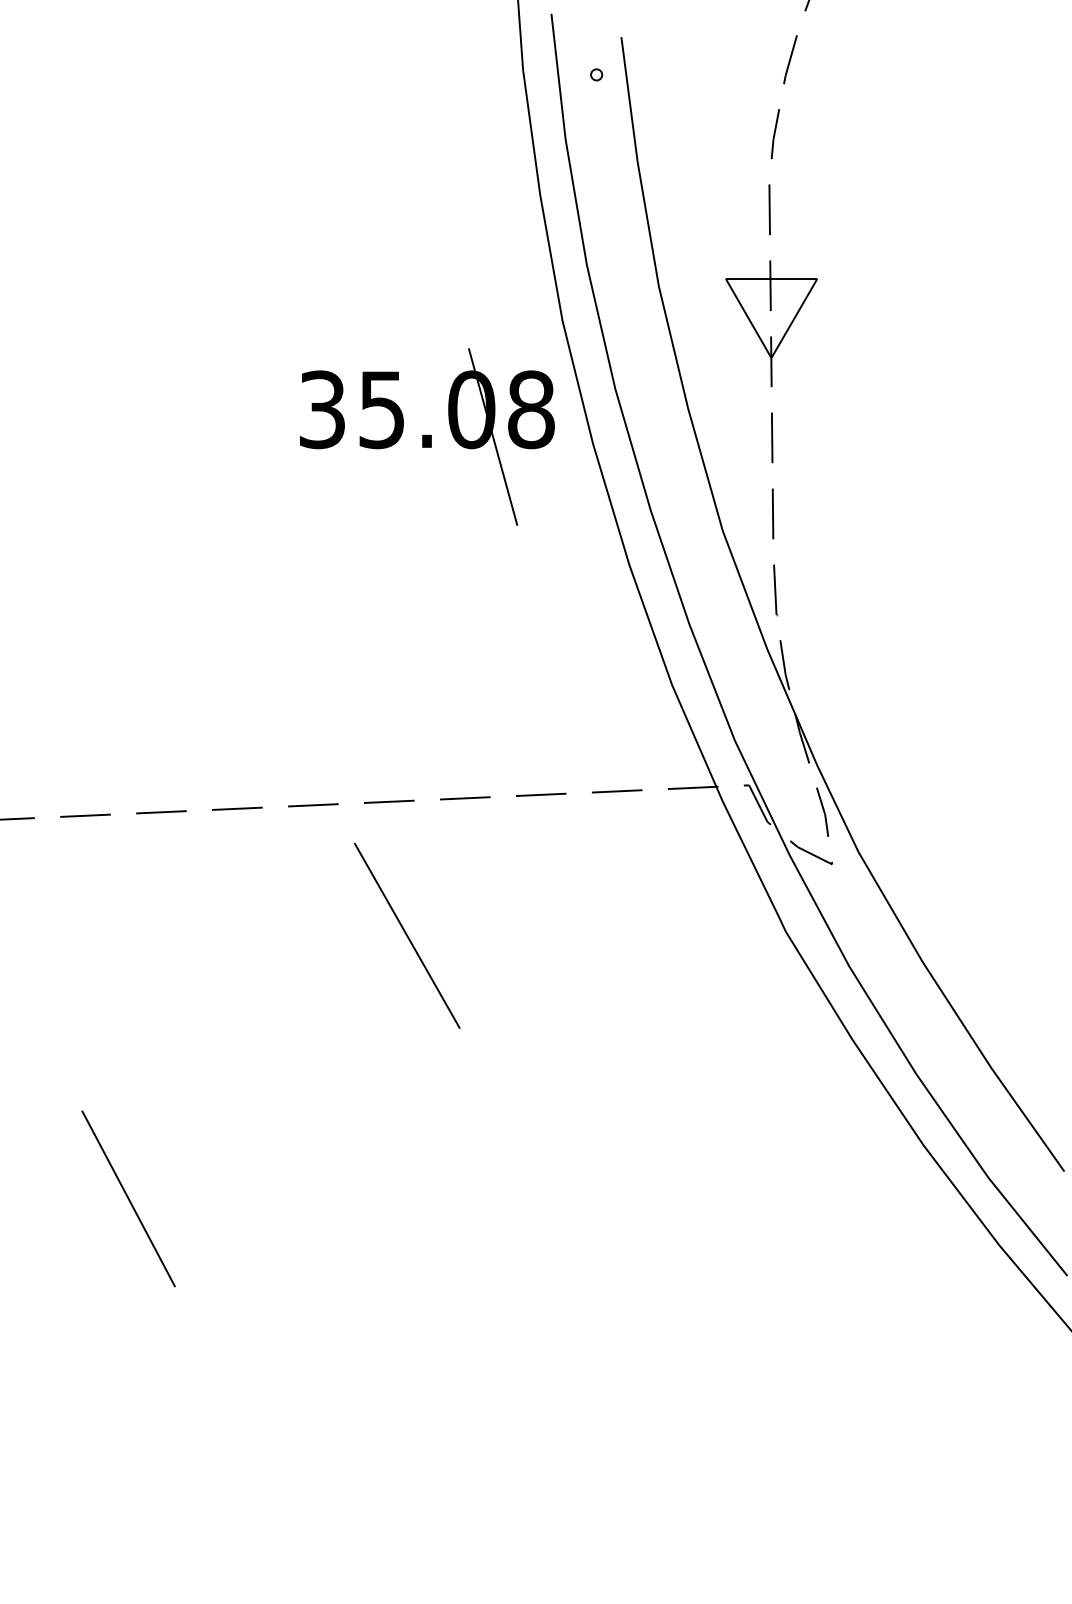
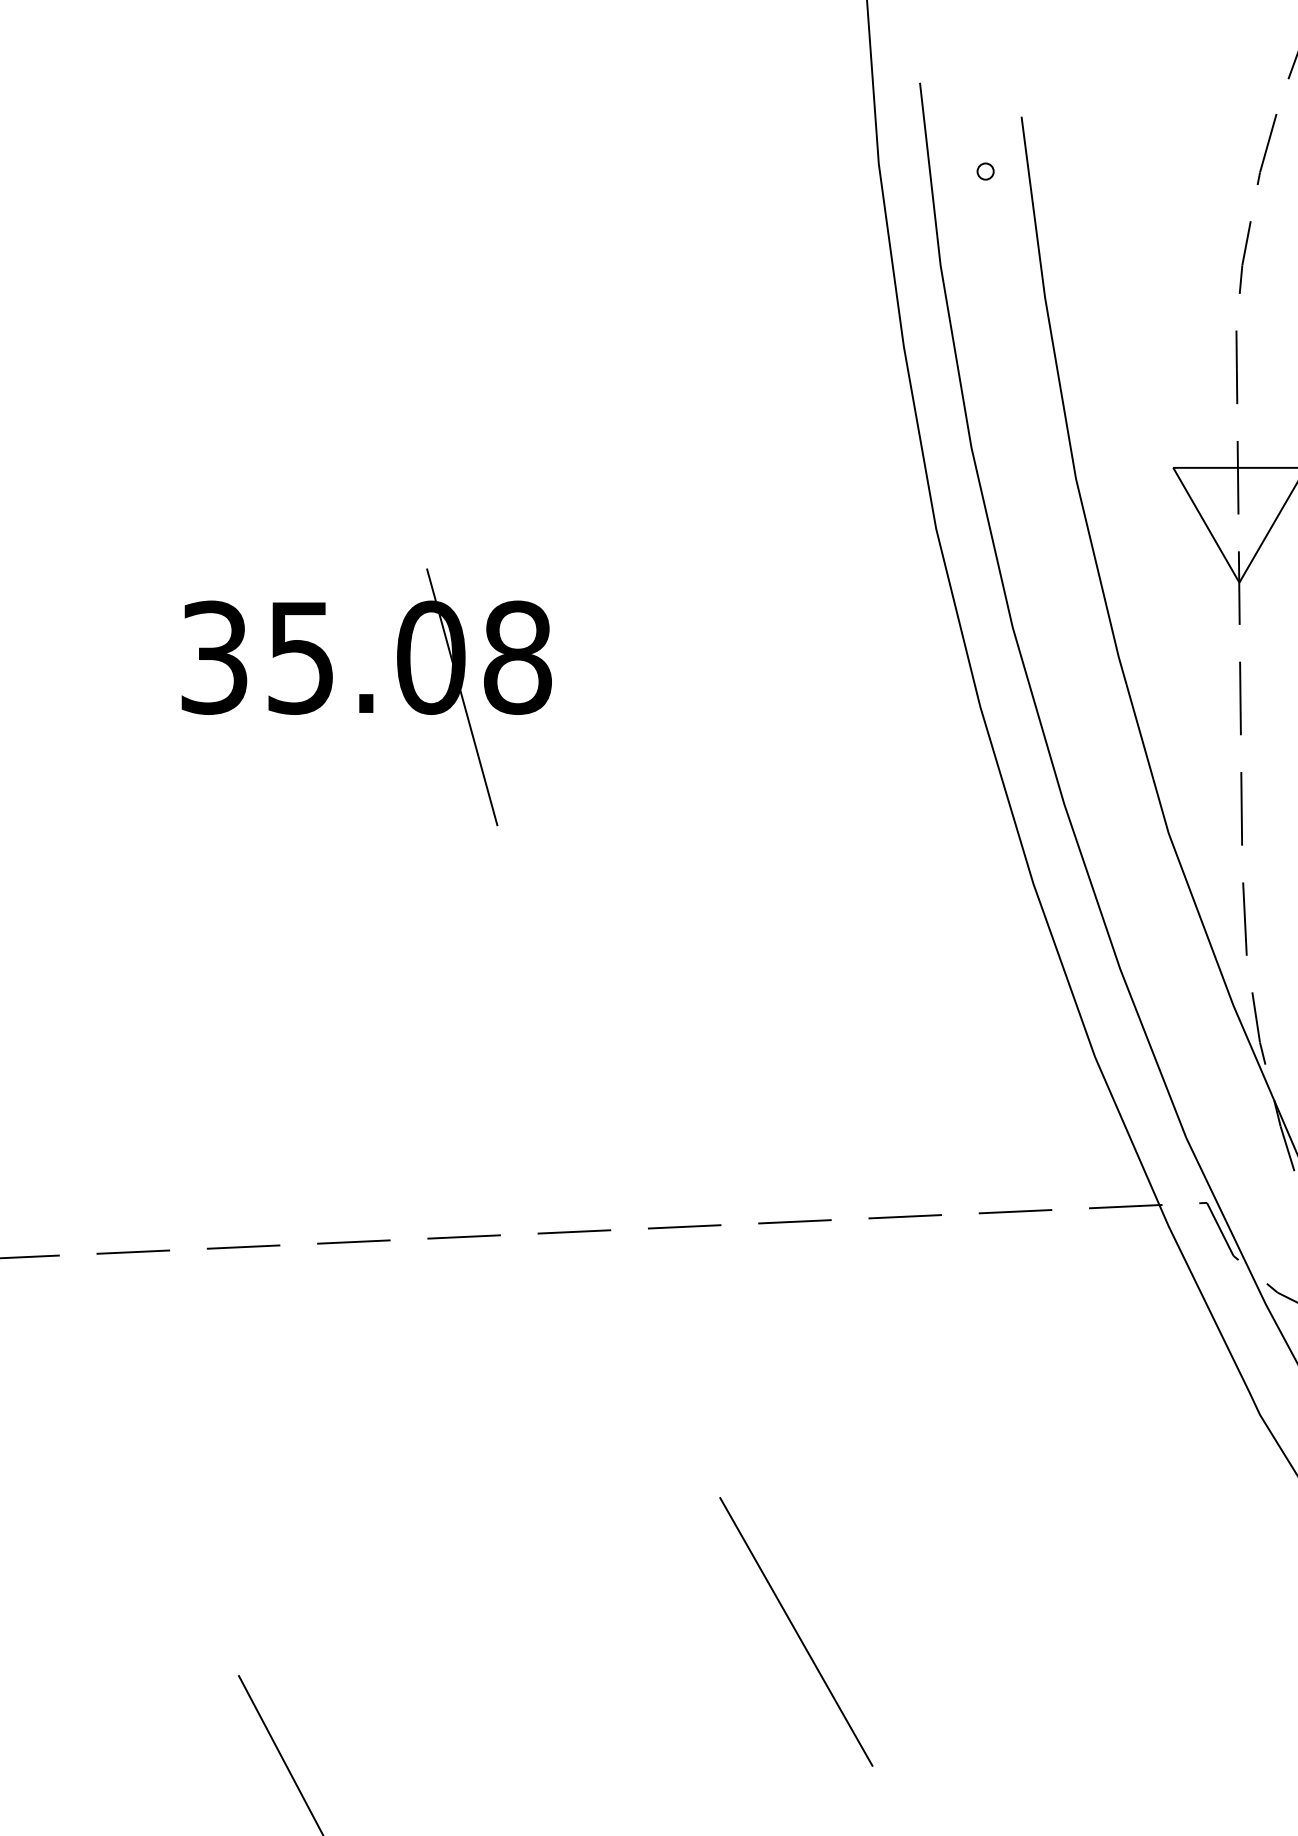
part: (427, 436) -> (366, 696), moved
line: (407, 935) -> (796, 1631), moved

